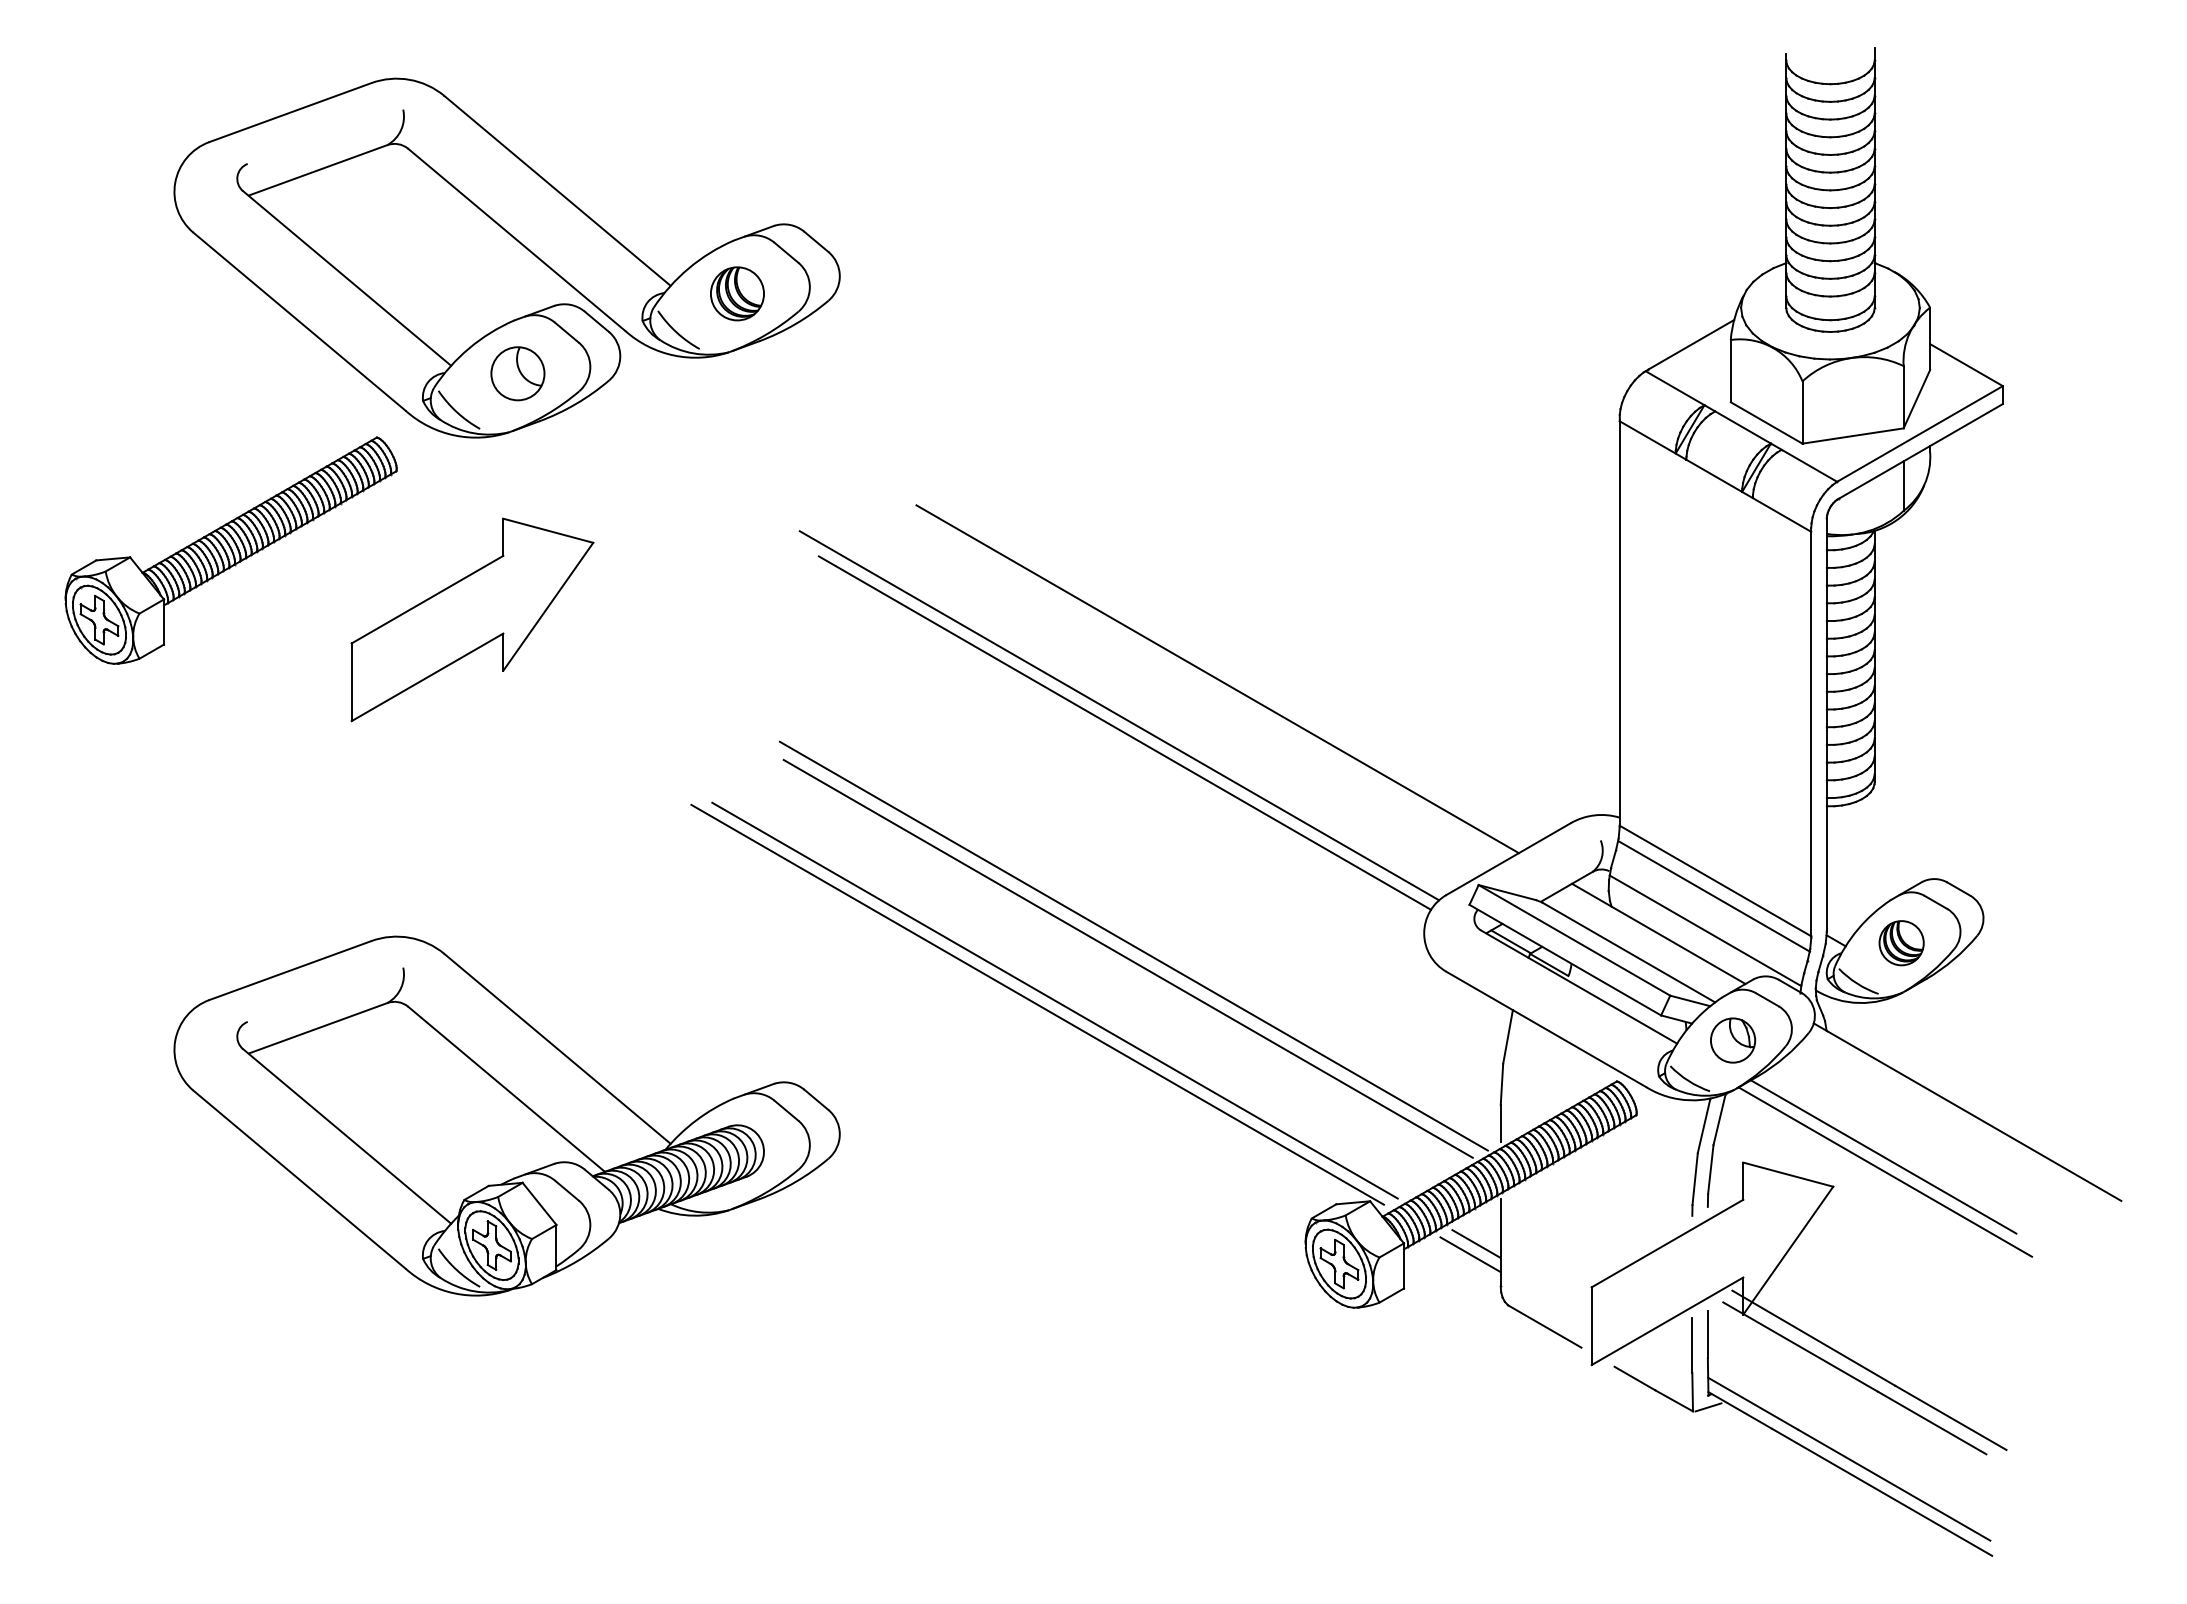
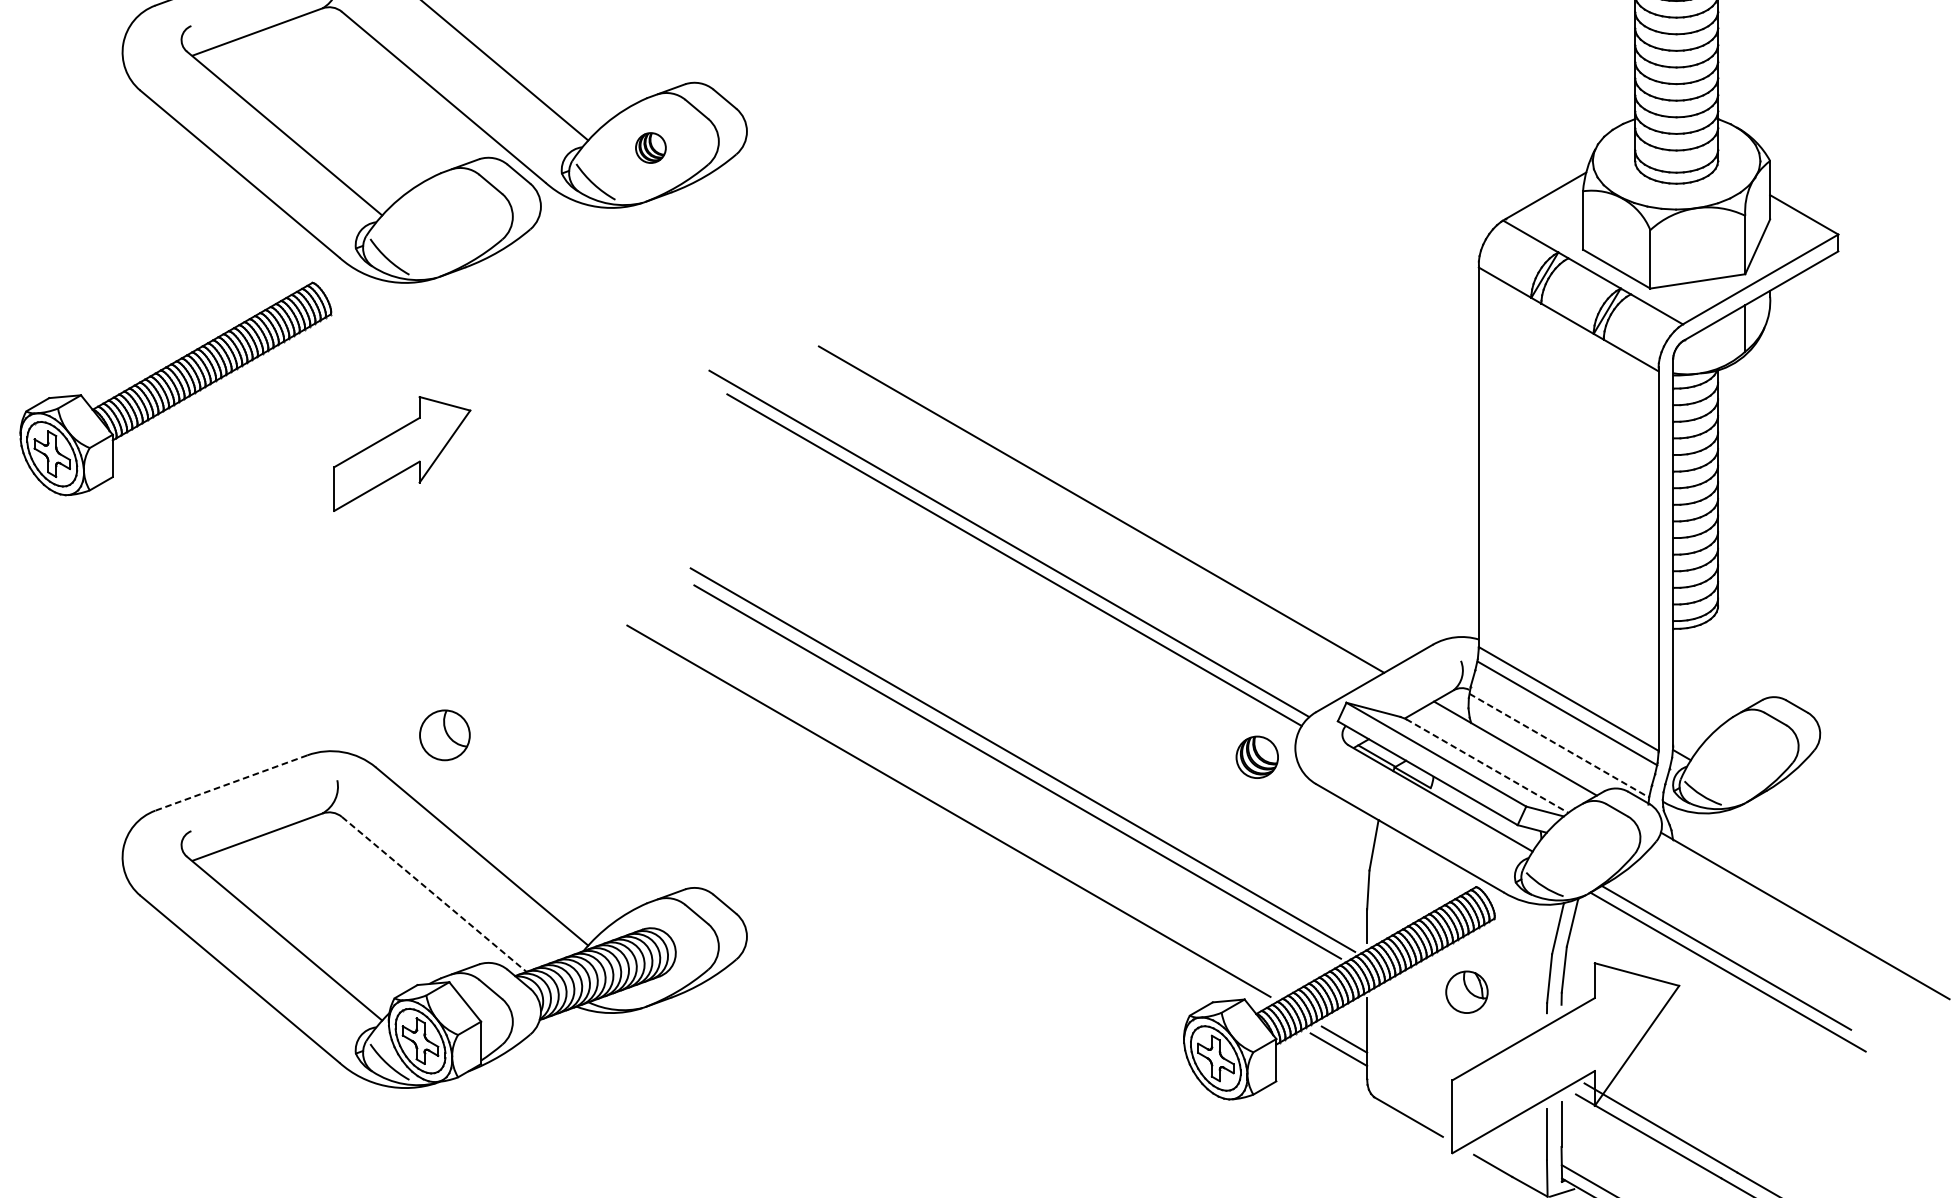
part: (737, 293) -> (650, 147), size x0.6
part: (517, 373) -> (444, 735), moved
part: (472, 619) -> (402, 453), size x0.6
line: (1705, 930) -> (1559, 745), solid -> dashed
part: (1901, 943) -> (1257, 757), moved
line: (1628, 952) -> (1487, 766), solid -> dashed
line: (289, 970) -> (230, 782), solid -> dashed
line: (1037, 1004) -> (932, 814), removed
part: (1733, 1040) -> (1467, 992), moved
line: (506, 1089) -> (434, 894), solid -> dashed

